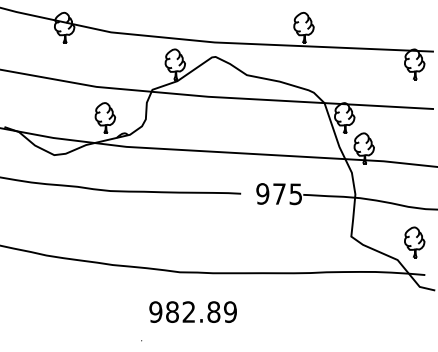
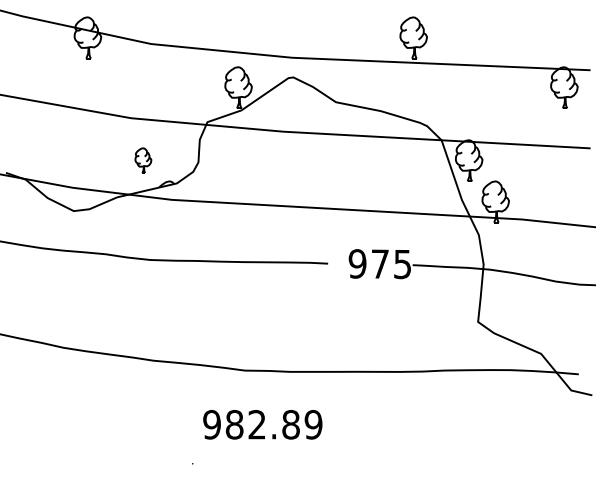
part: (105, 117) -> (143, 160), size x0.6
part: (414, 242) -> (564, 329), removed

